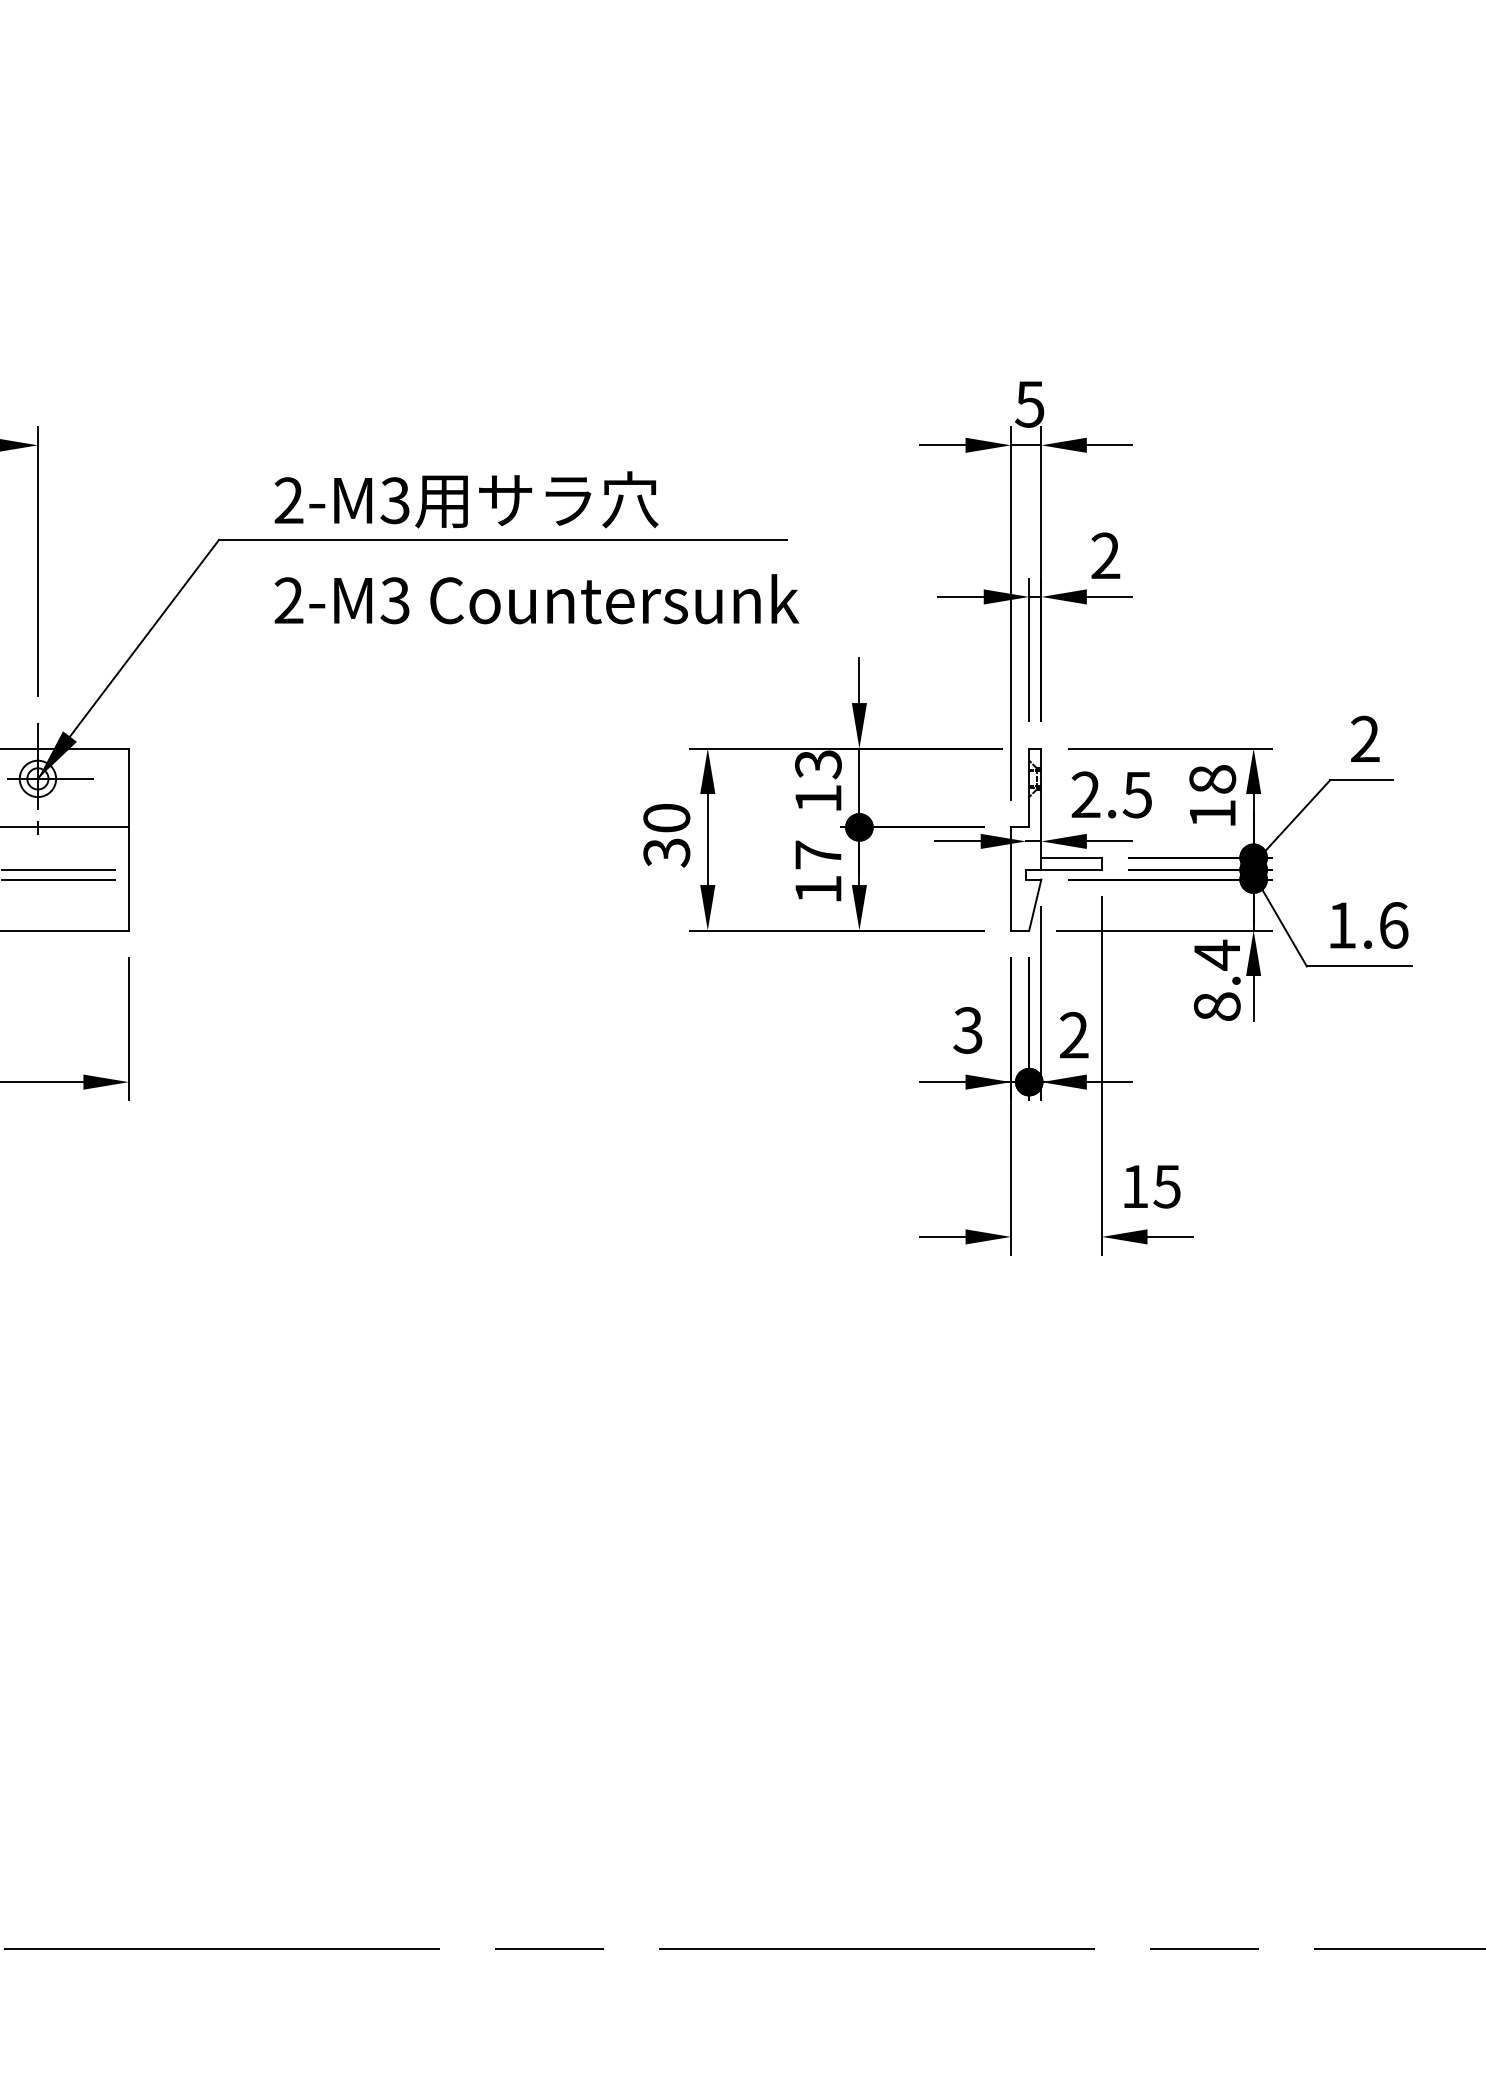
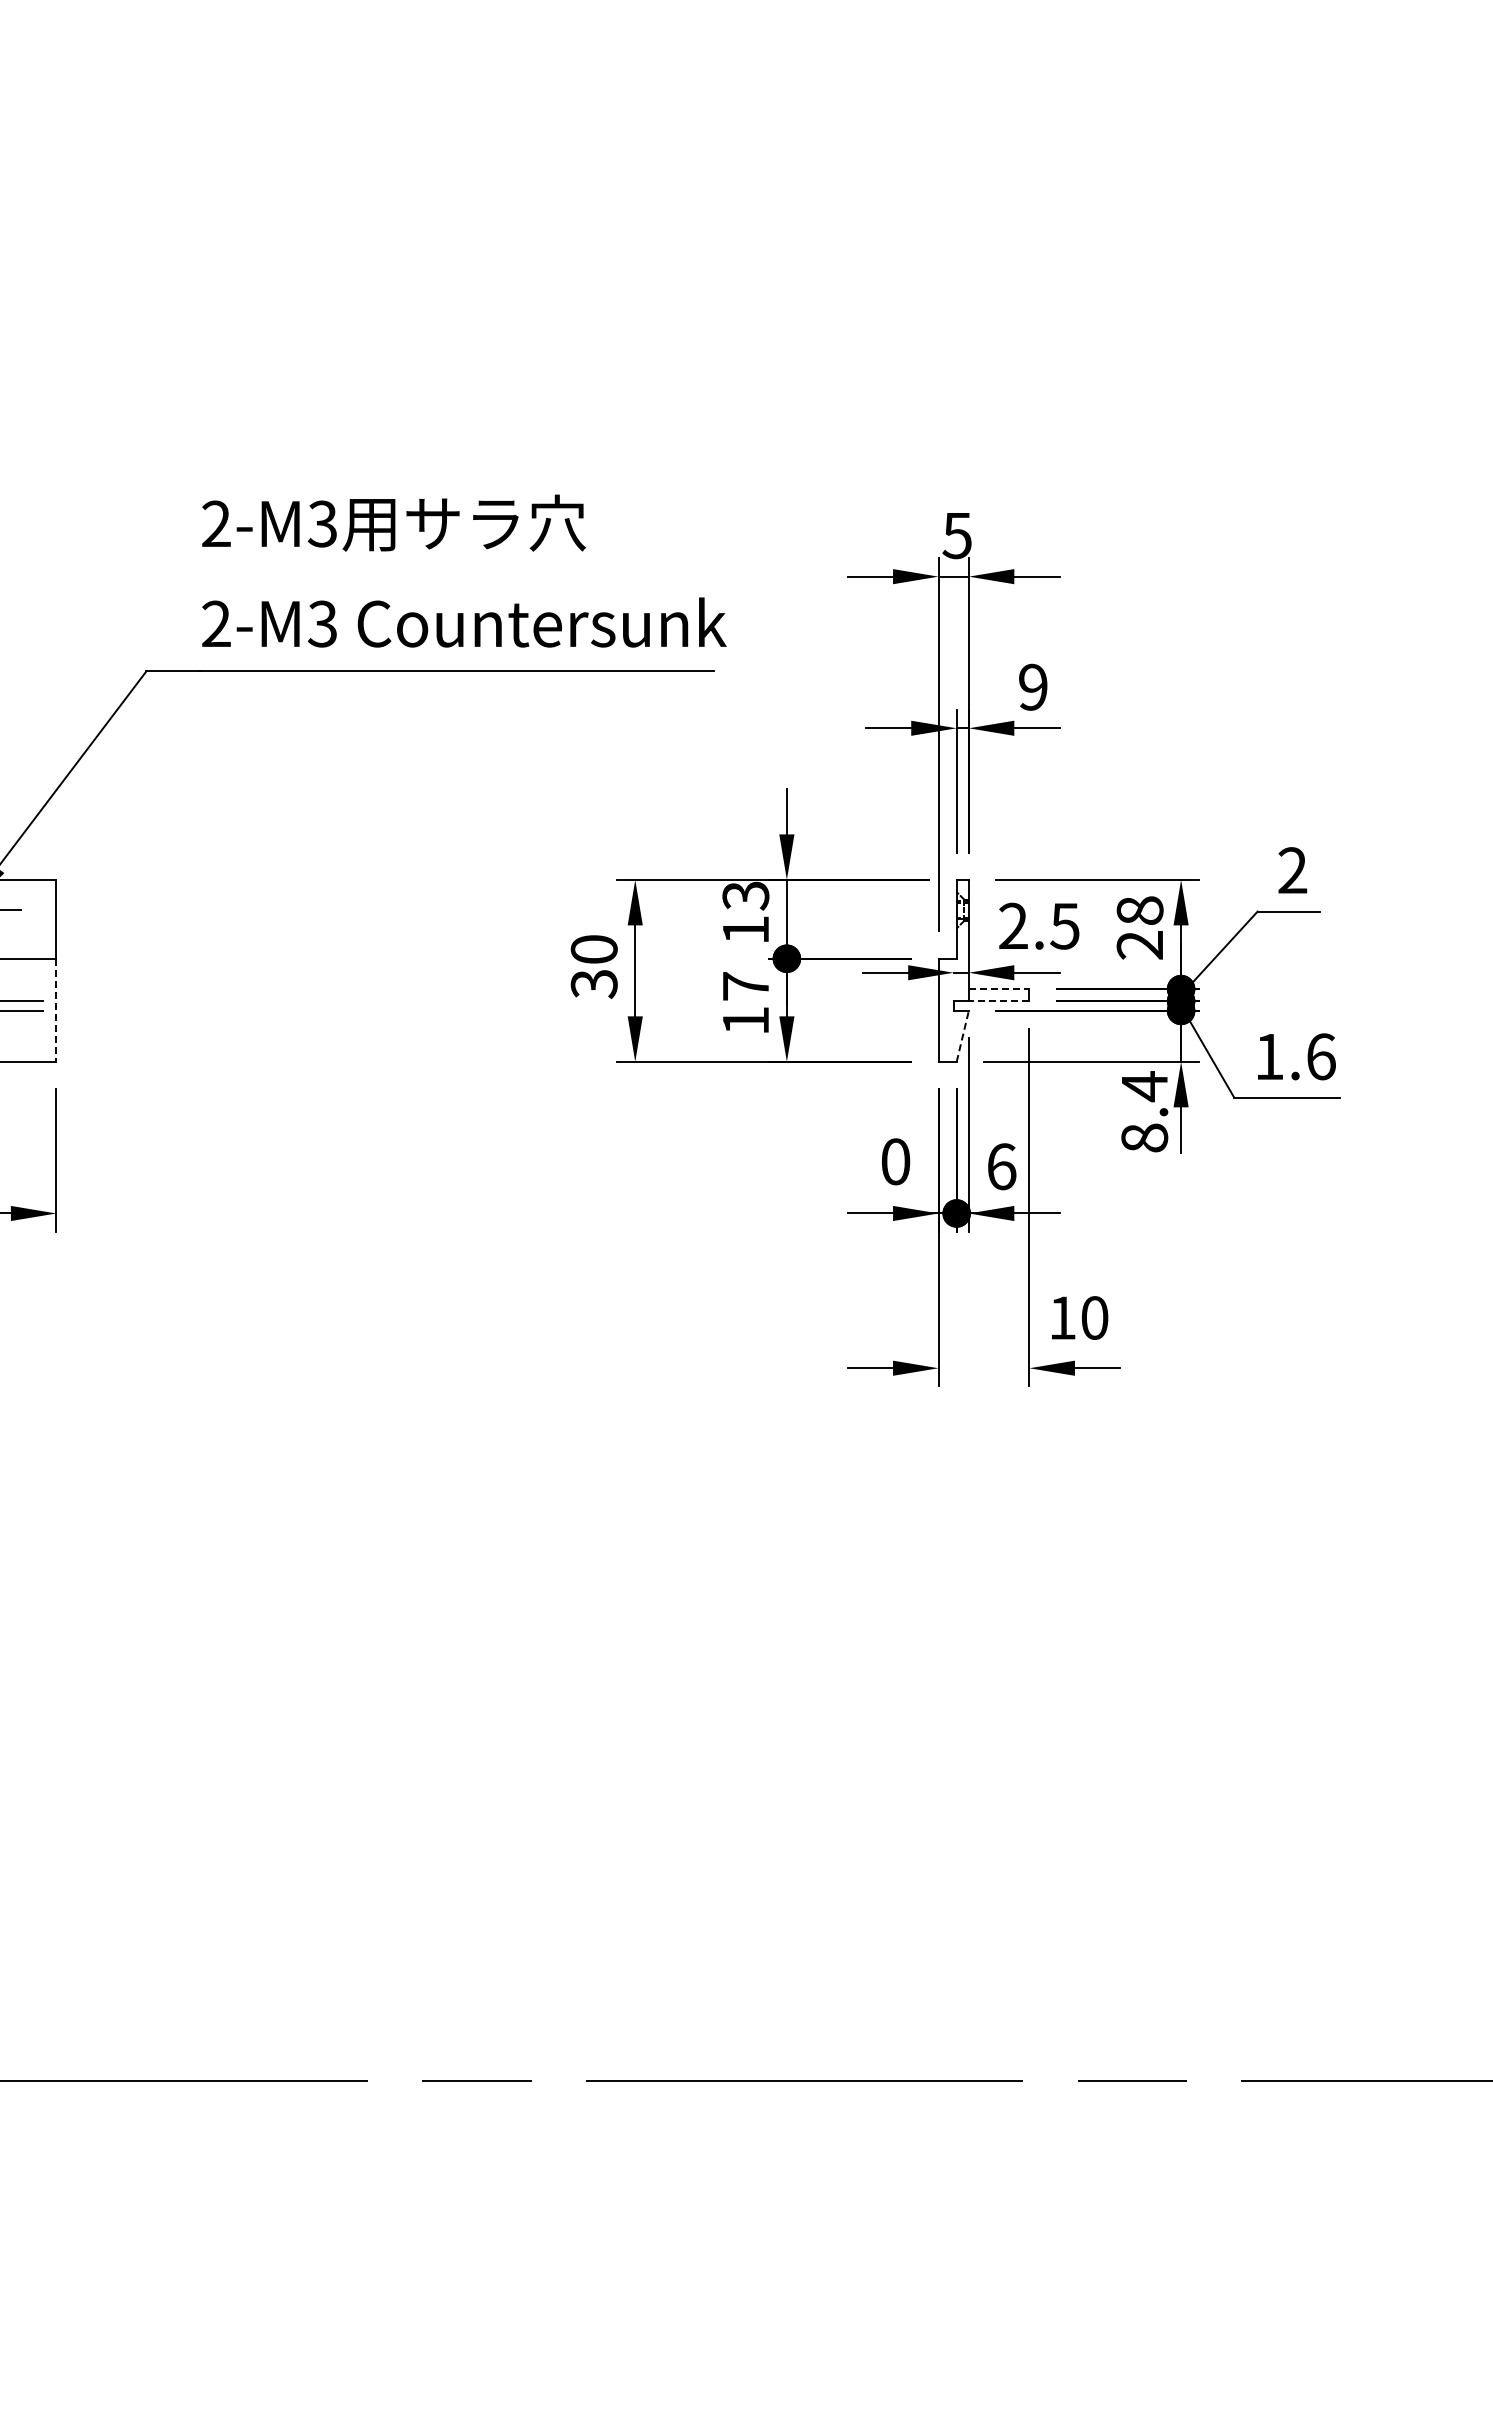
text: (537, 547) -> (464, 570), moved
text: (1106, 556) -> (1033, 687), 2 -> 9
text: (1212, 814) -> (1139, 945), 18 -> 28
line: (1072, 858) -> (999, 989), solid -> dashed
line: (1071, 870) -> (998, 1001), solid -> dashed
line: (129, 879) -> (56, 1010), solid -> dashed
line: (1035, 904) -> (962, 1035), solid -> dashed
text: (968, 1030) -> (895, 1161), 3 -> 0
text: (1074, 1035) -> (1001, 1166), 2 -> 6
text: (1167, 1186) -> (1094, 1317), 15 -> 10

